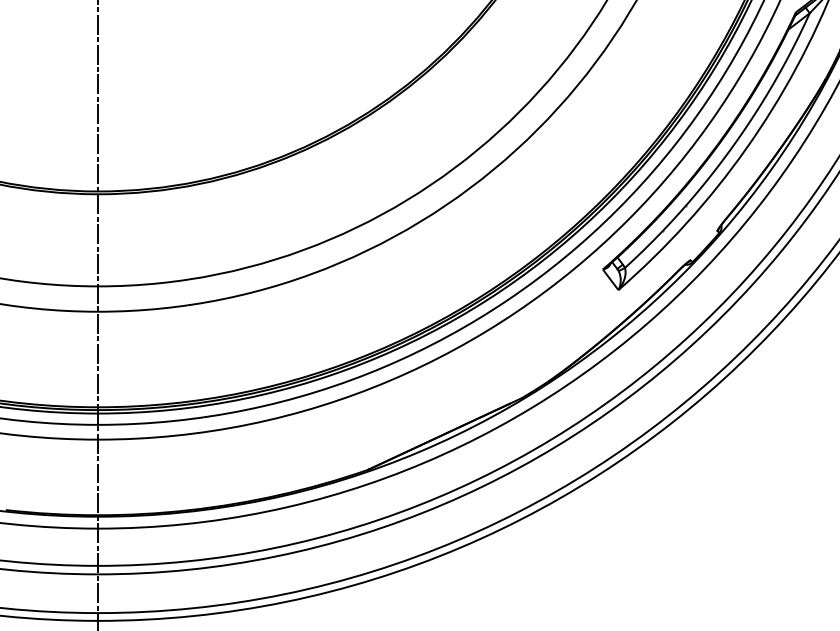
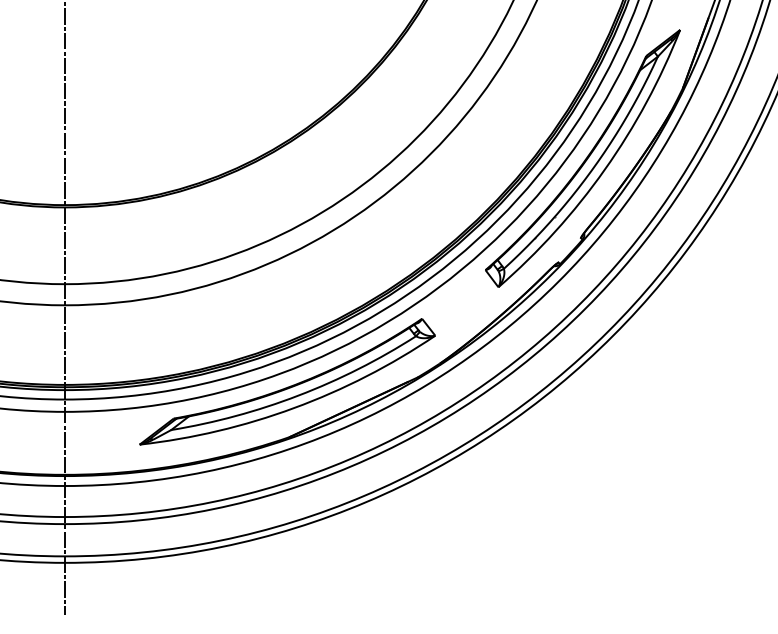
part: (365, 403) -> (287, 381), added

